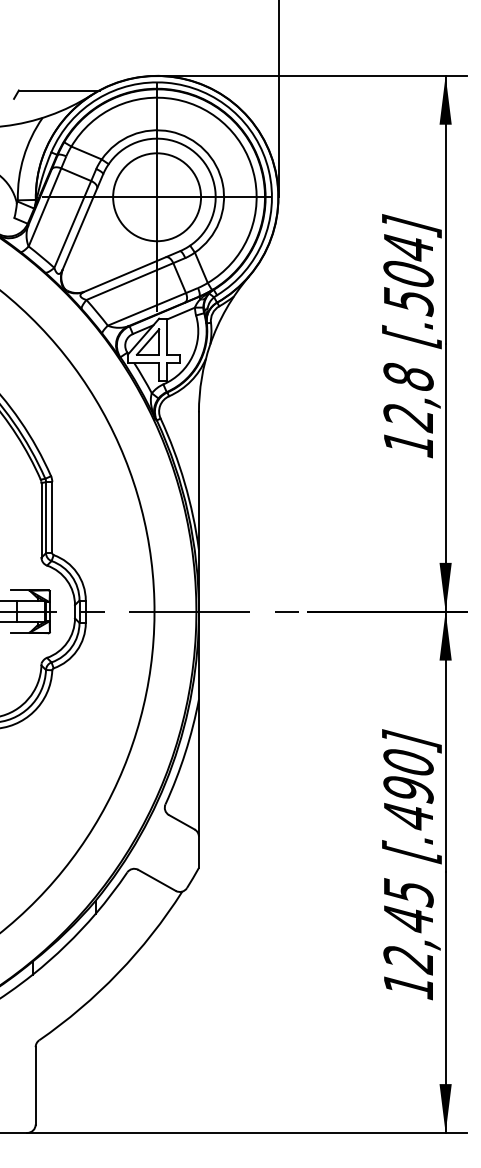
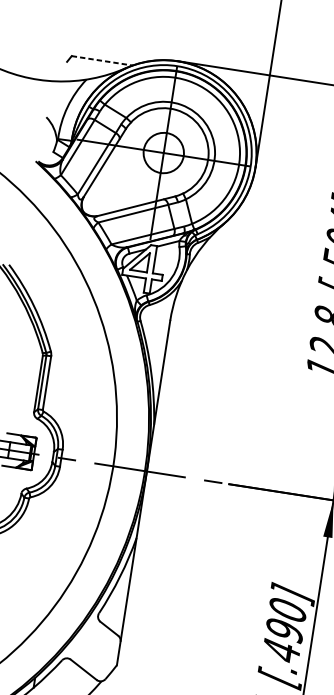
line: (59, 90) -> (102, 60), solid -> dashed
circle: (157, 197) -> (164, 153), size x0.6

